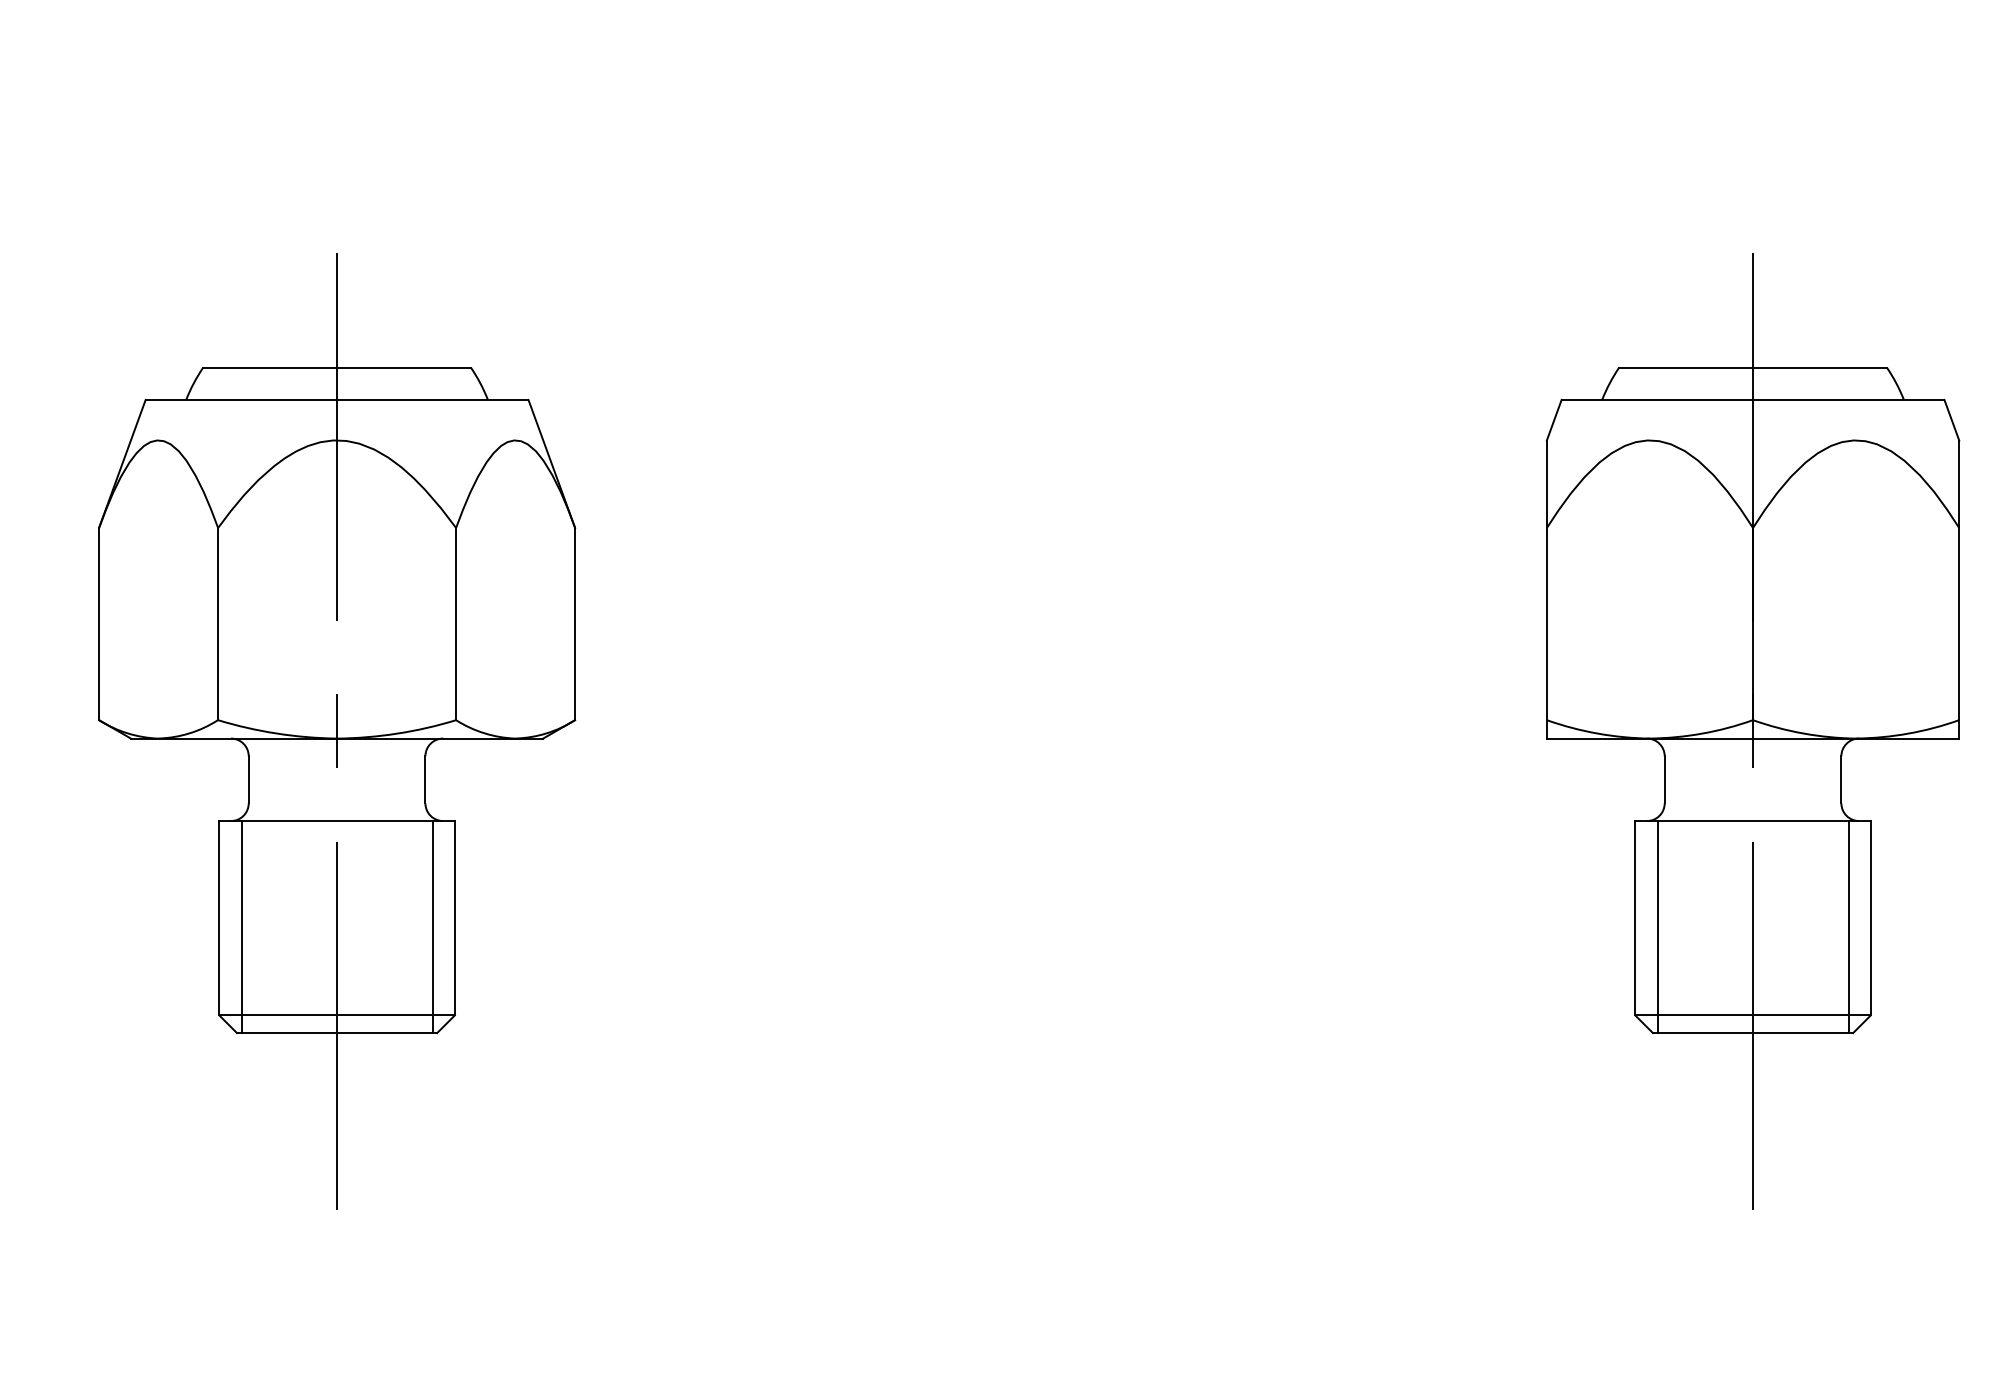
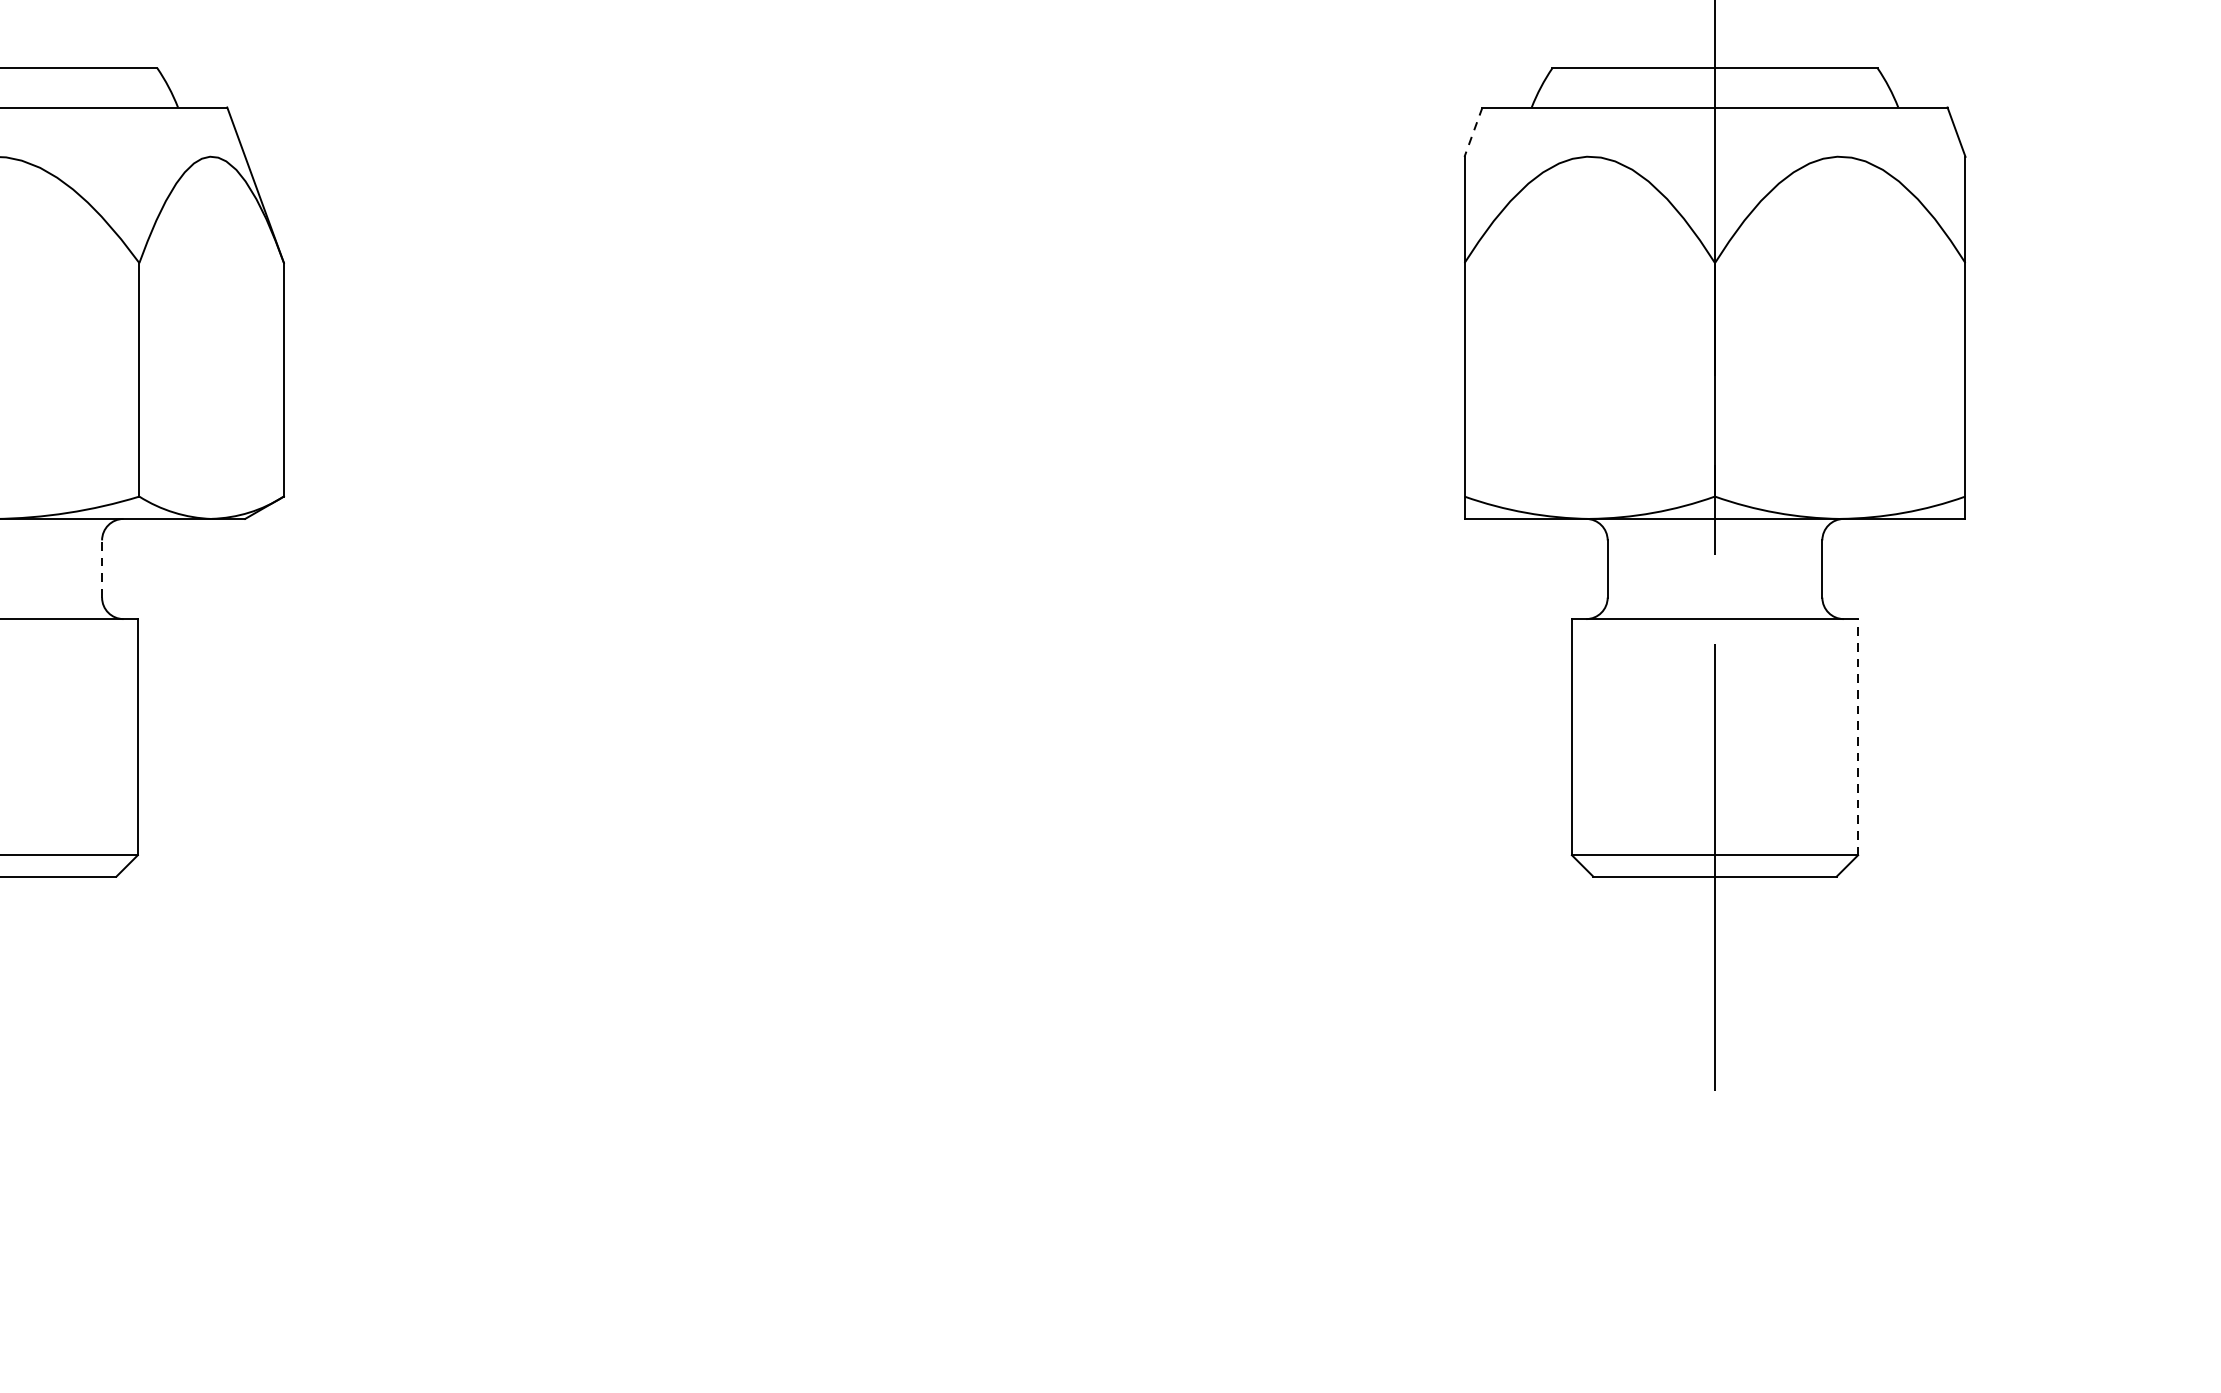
line: (1554, 420) -> (1473, 132), solid -> dashed
line: (425, 779) -> (102, 568), solid -> dashed
line: (1870, 917) -> (1857, 736), solid -> dashed
line: (432, 927) -> (110, 748), removed
line: (1657, 927) -> (1598, 748), removed
line: (1848, 927) -> (1830, 748), removed

